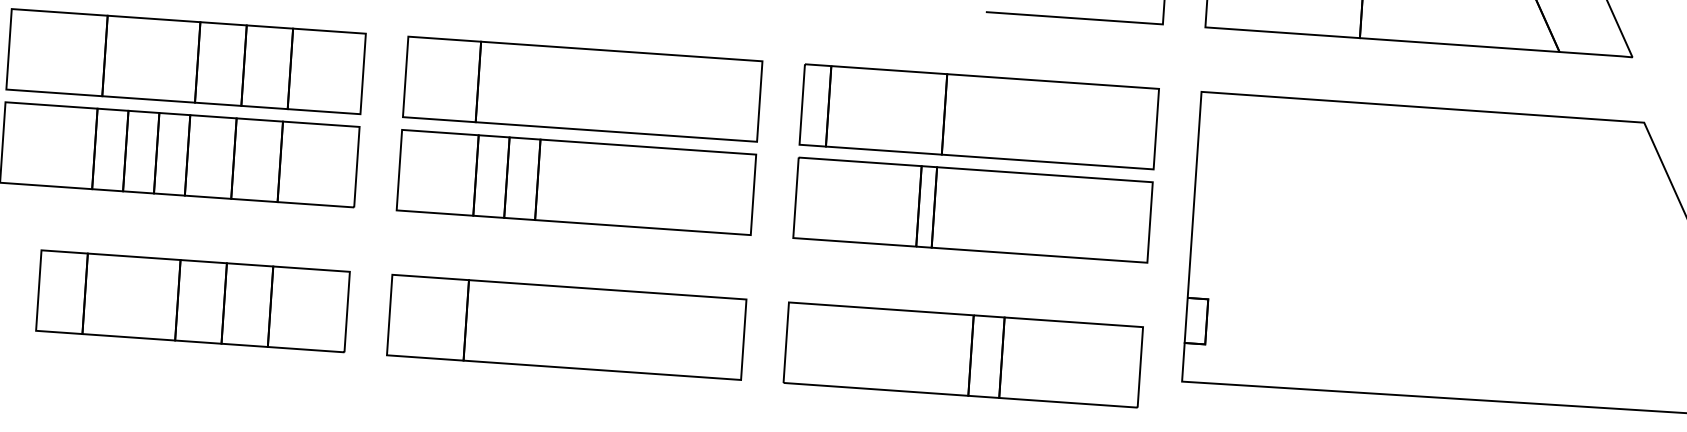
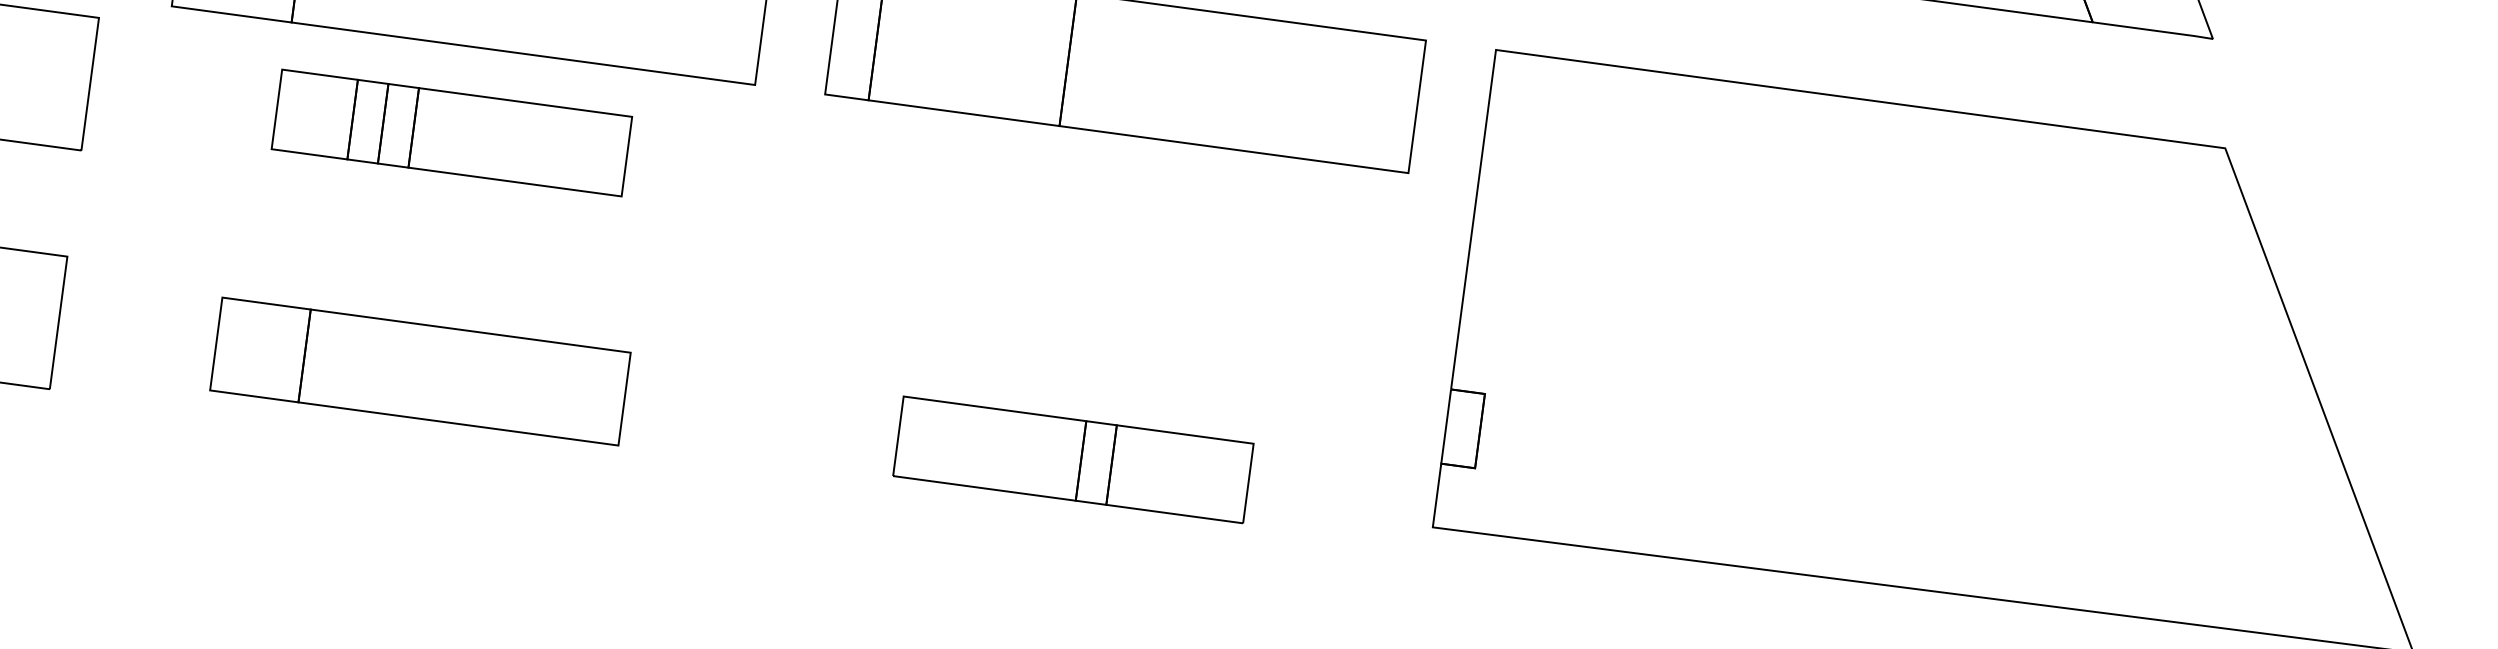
part: (576, 182) -> (451, 133), size x0.6
part: (972, 209) -> (1104, 220), removed
part: (566, 326) -> (420, 370), size x0.7
part: (962, 354) -> (1072, 458), size x0.6

